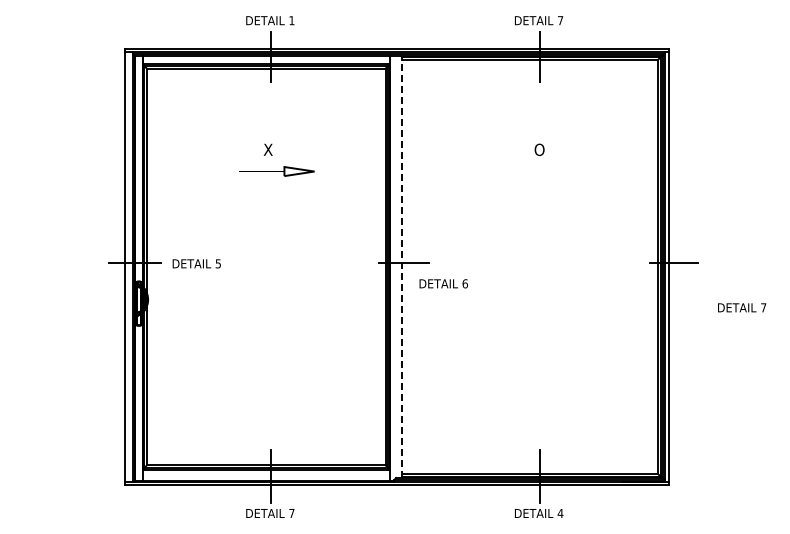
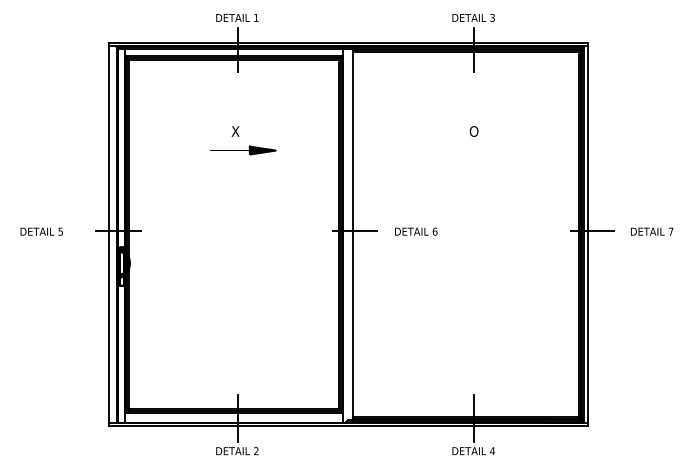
text: (560, 20) -> (492, 17), 7 -> 3
fill: (299, 171) -> (263, 150), added
text: (196, 263) -> (41, 231), moved
line: (401, 266) -> (352, 234), dashed -> solid
text: (443, 283) -> (416, 231), moved
text: (742, 307) -> (652, 231), moved
text: (291, 512) -> (256, 450), 7 -> 2

